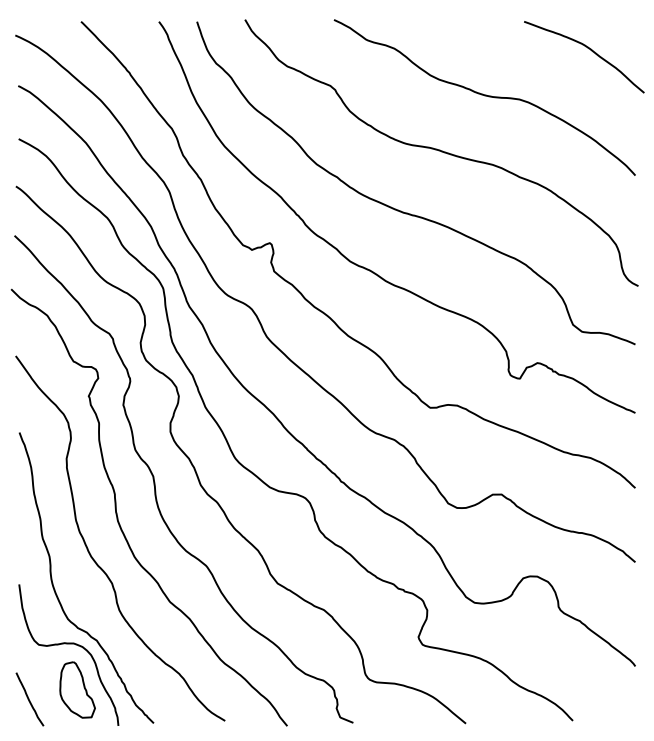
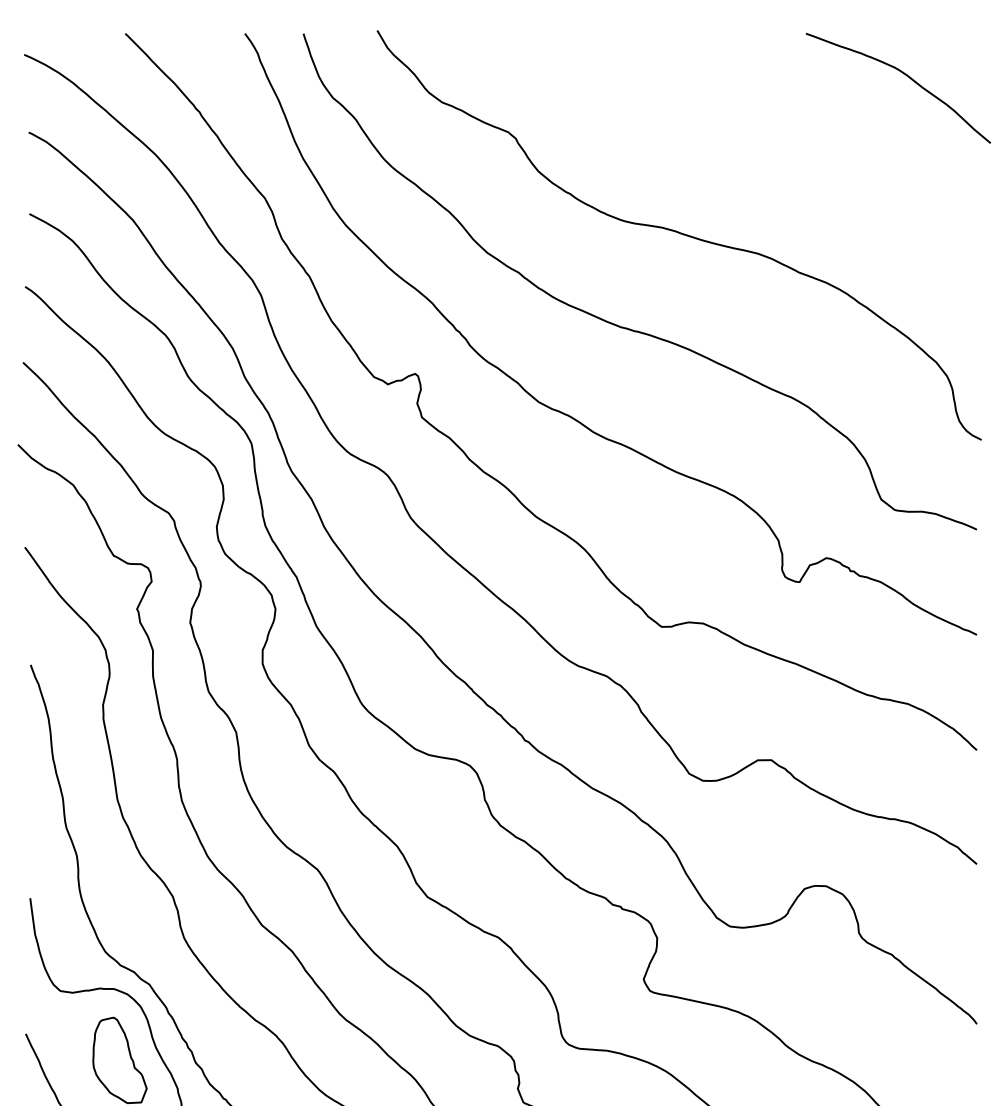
curve: (484, 96) -> (745, 148), removed

